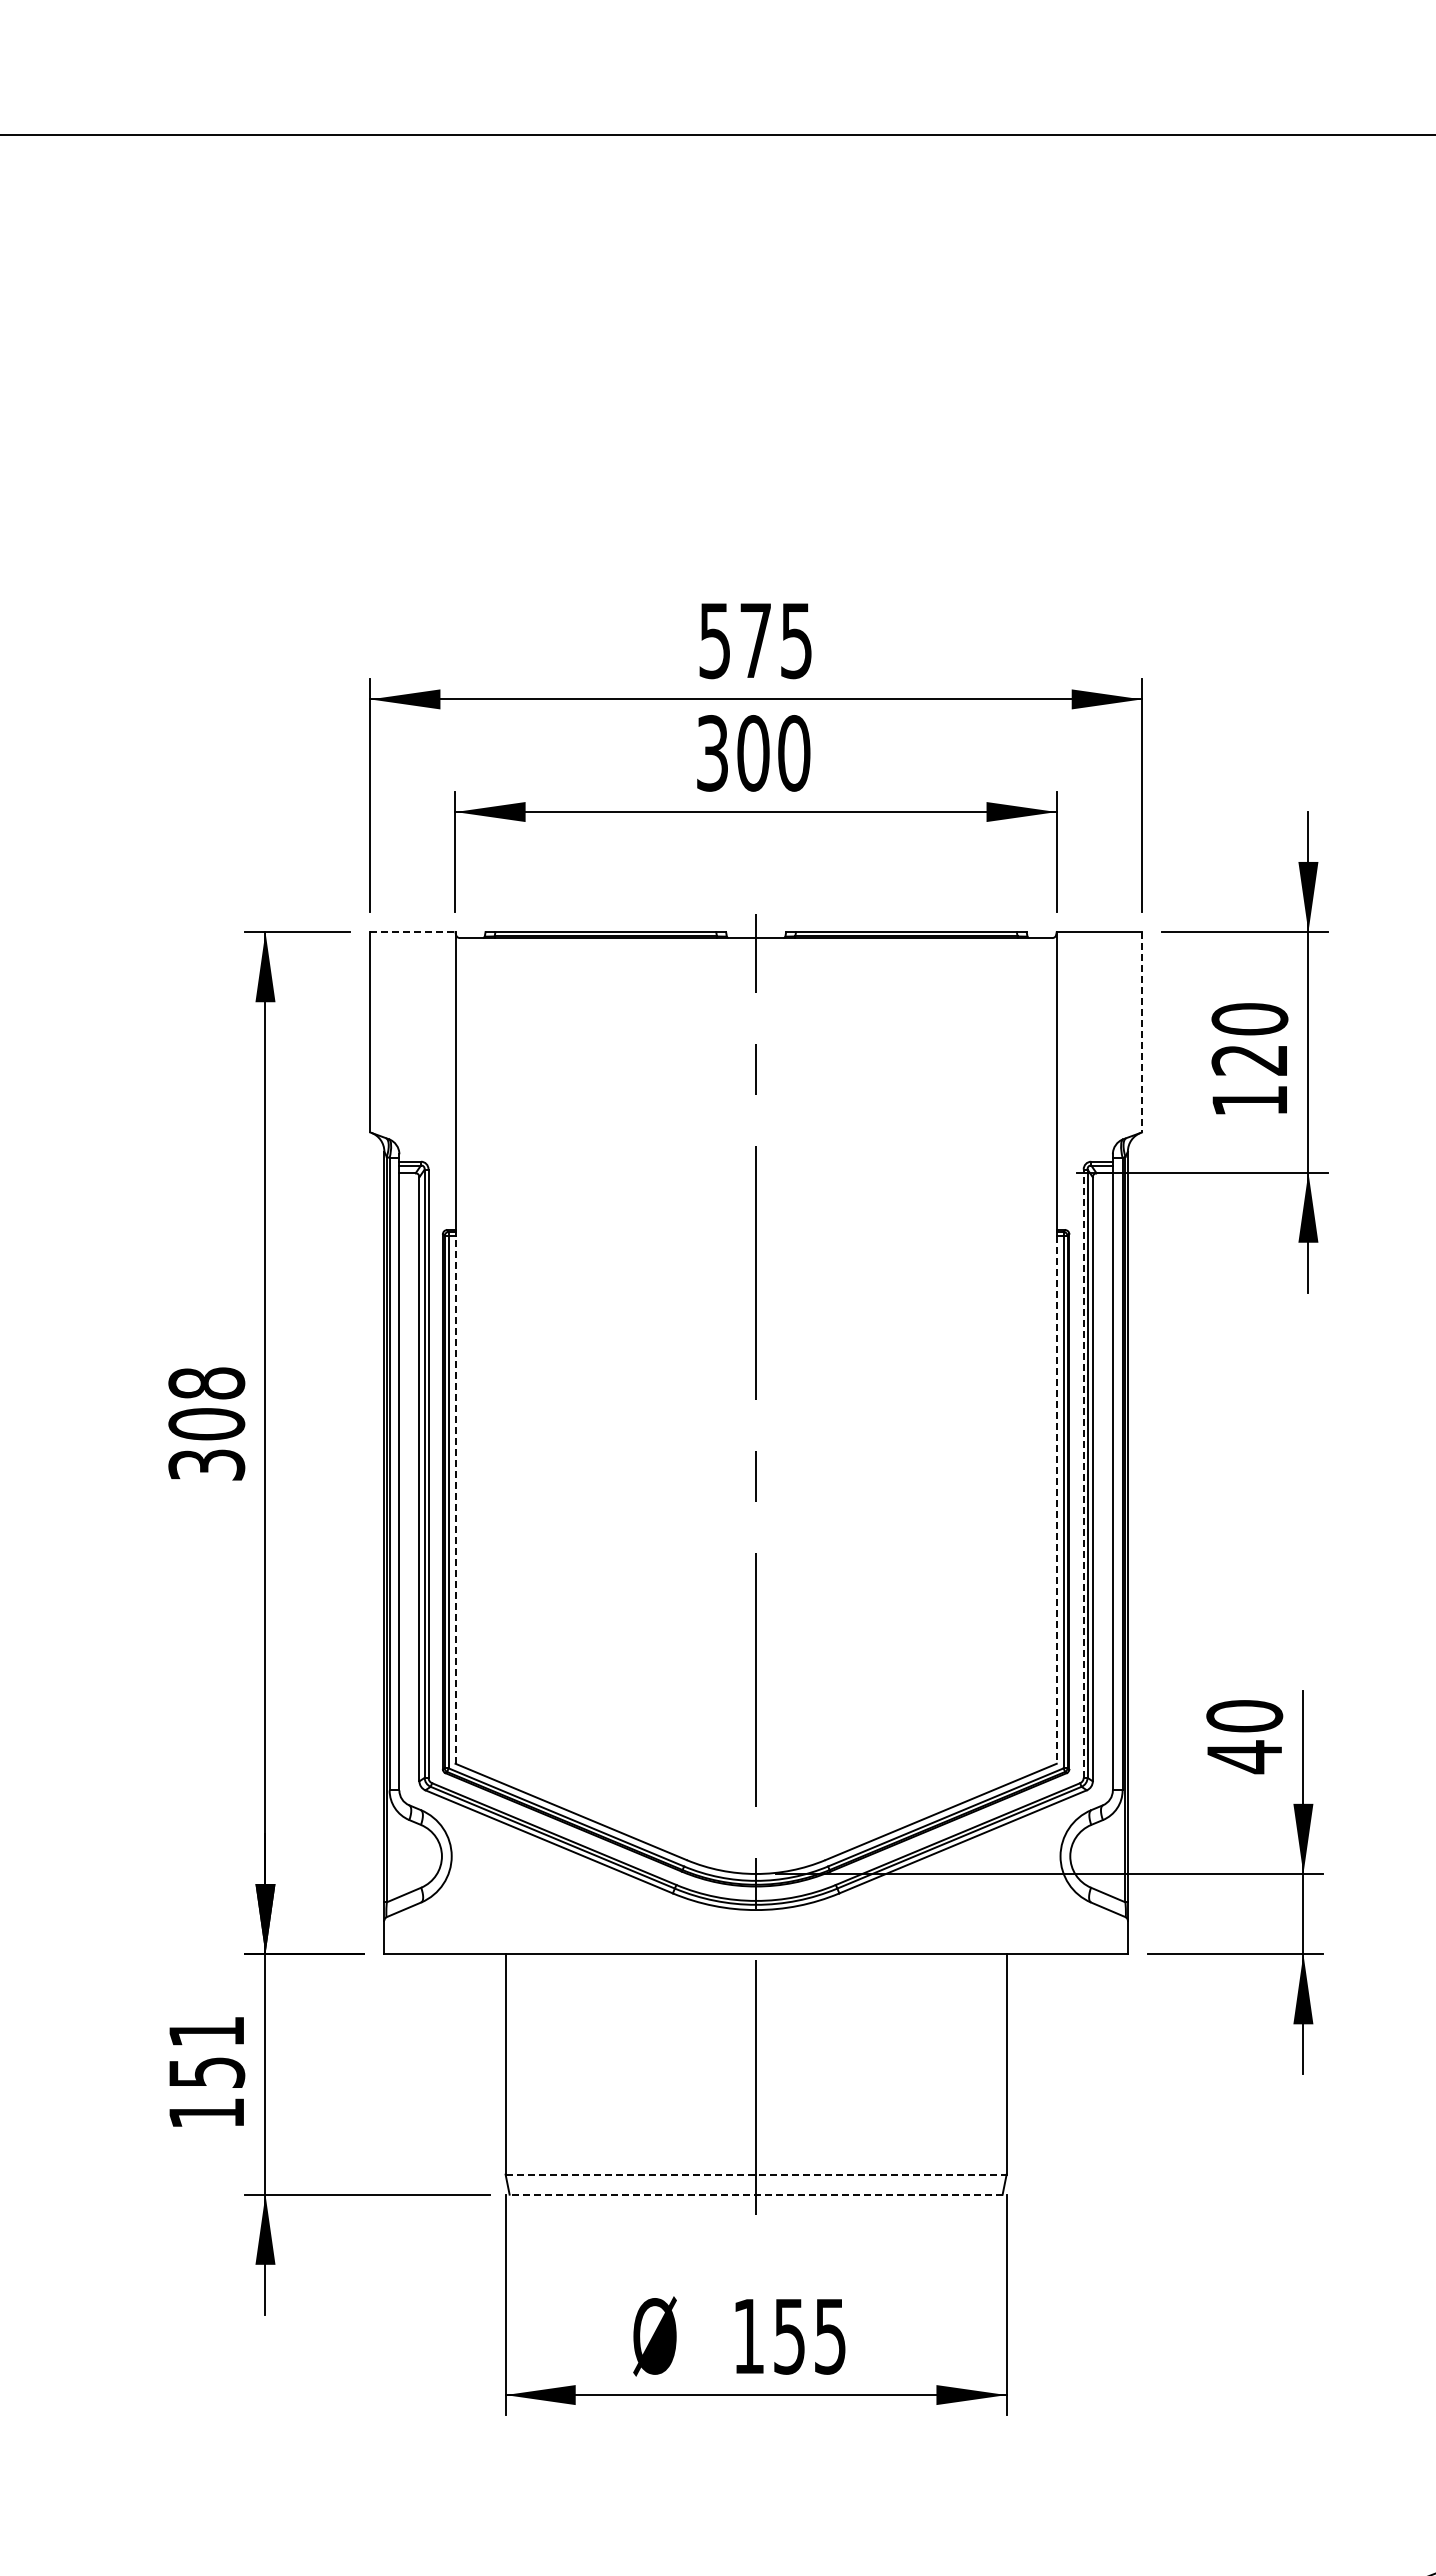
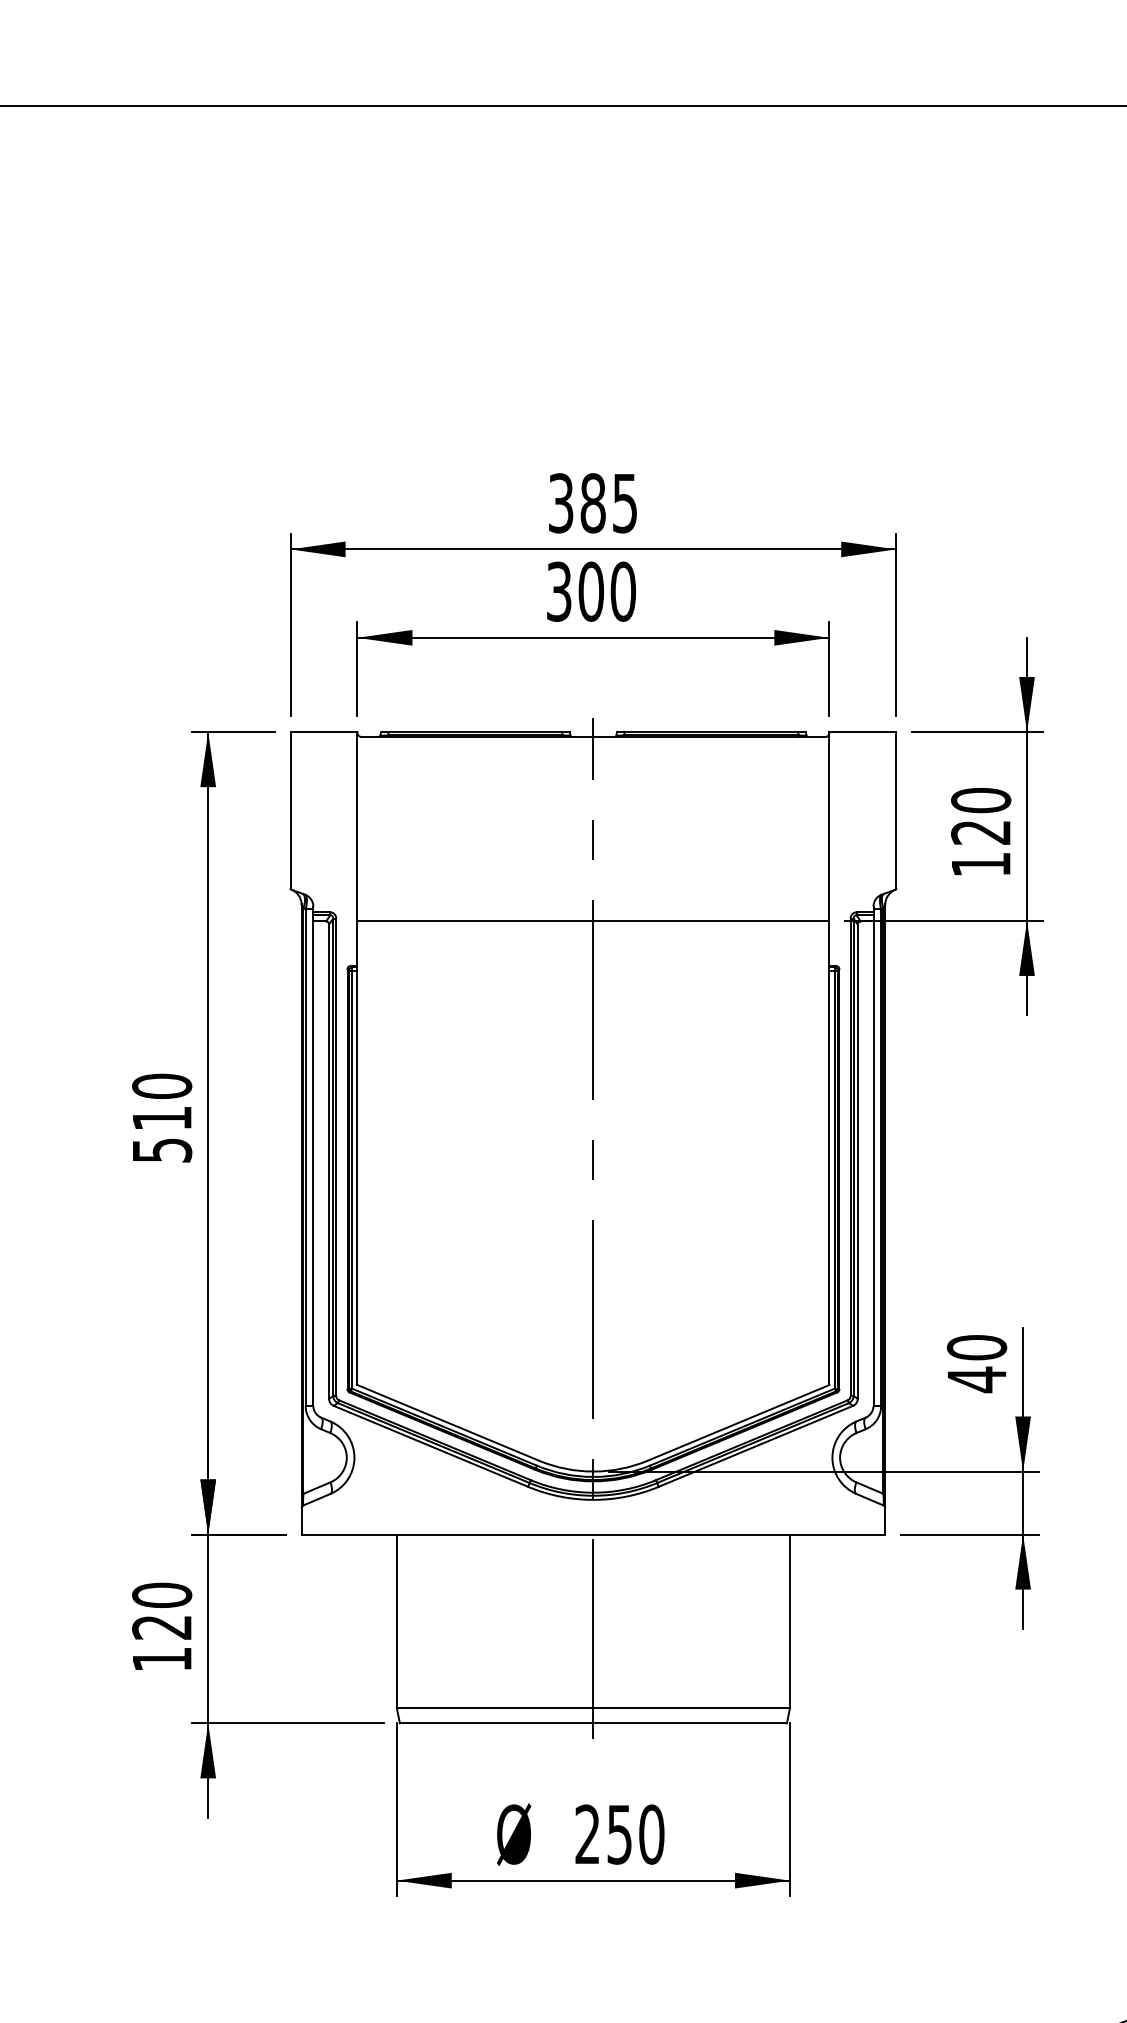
text: (735, 640) -> (577, 503), 575 -> 385
line: (412, 932) -> (323, 732), dashed -> solid
line: (1141, 1032) -> (895, 810), dashed -> solid
line: (755, 1172) -> (592, 920), added
text: (206, 1423) -> (161, 1117), 308 -> 510
line: (1083, 1473) -> (850, 1157), dashed -> solid
line: (455, 1499) -> (357, 1177), dashed -> solid
line: (1056, 1499) -> (829, 1177), dashed -> solid
text: (206, 2051) -> (161, 1610), 151 -> 120
line: (756, 2174) -> (593, 1707), dashed -> solid
line: (756, 2194) -> (593, 1723), dashed -> solid
text: (789, 2336) -> (619, 1834), 155 -> 250

